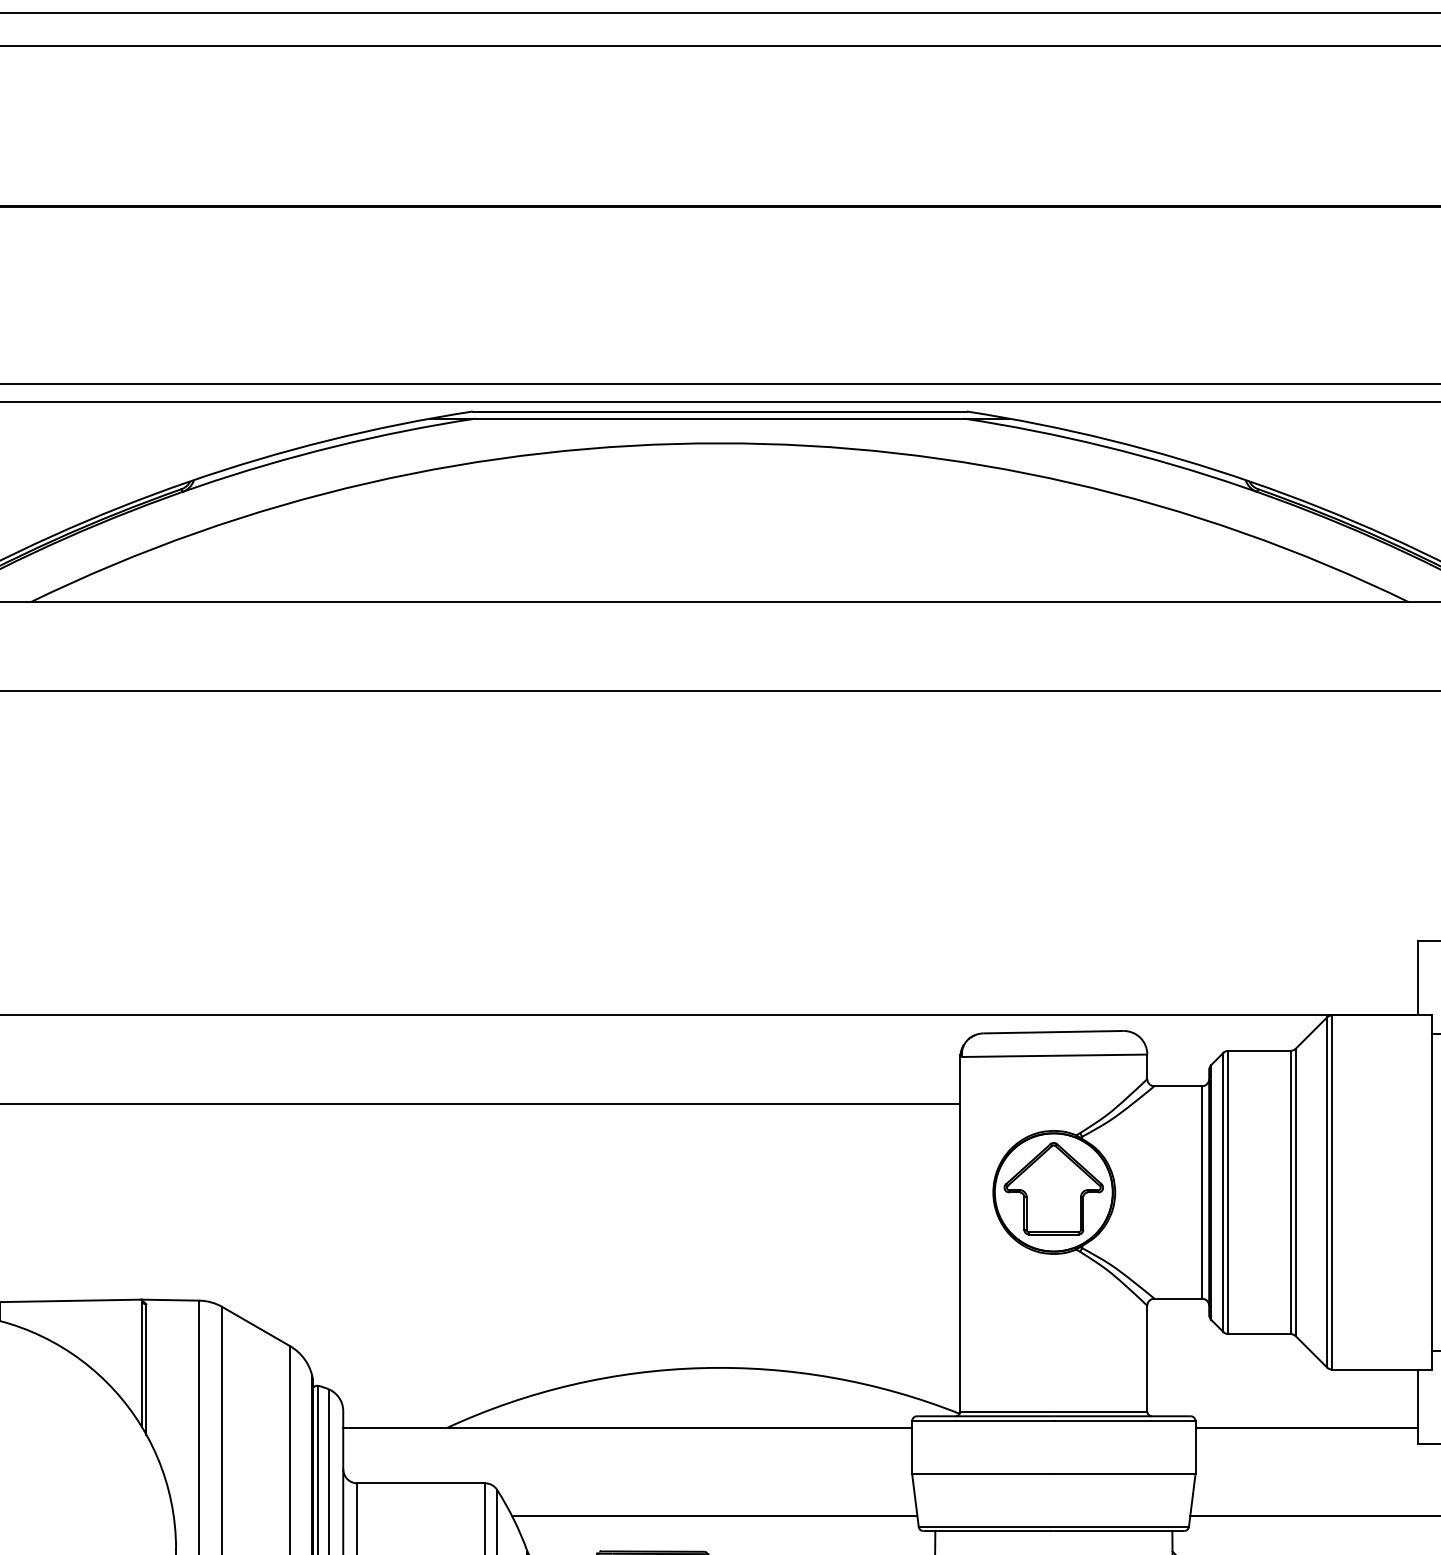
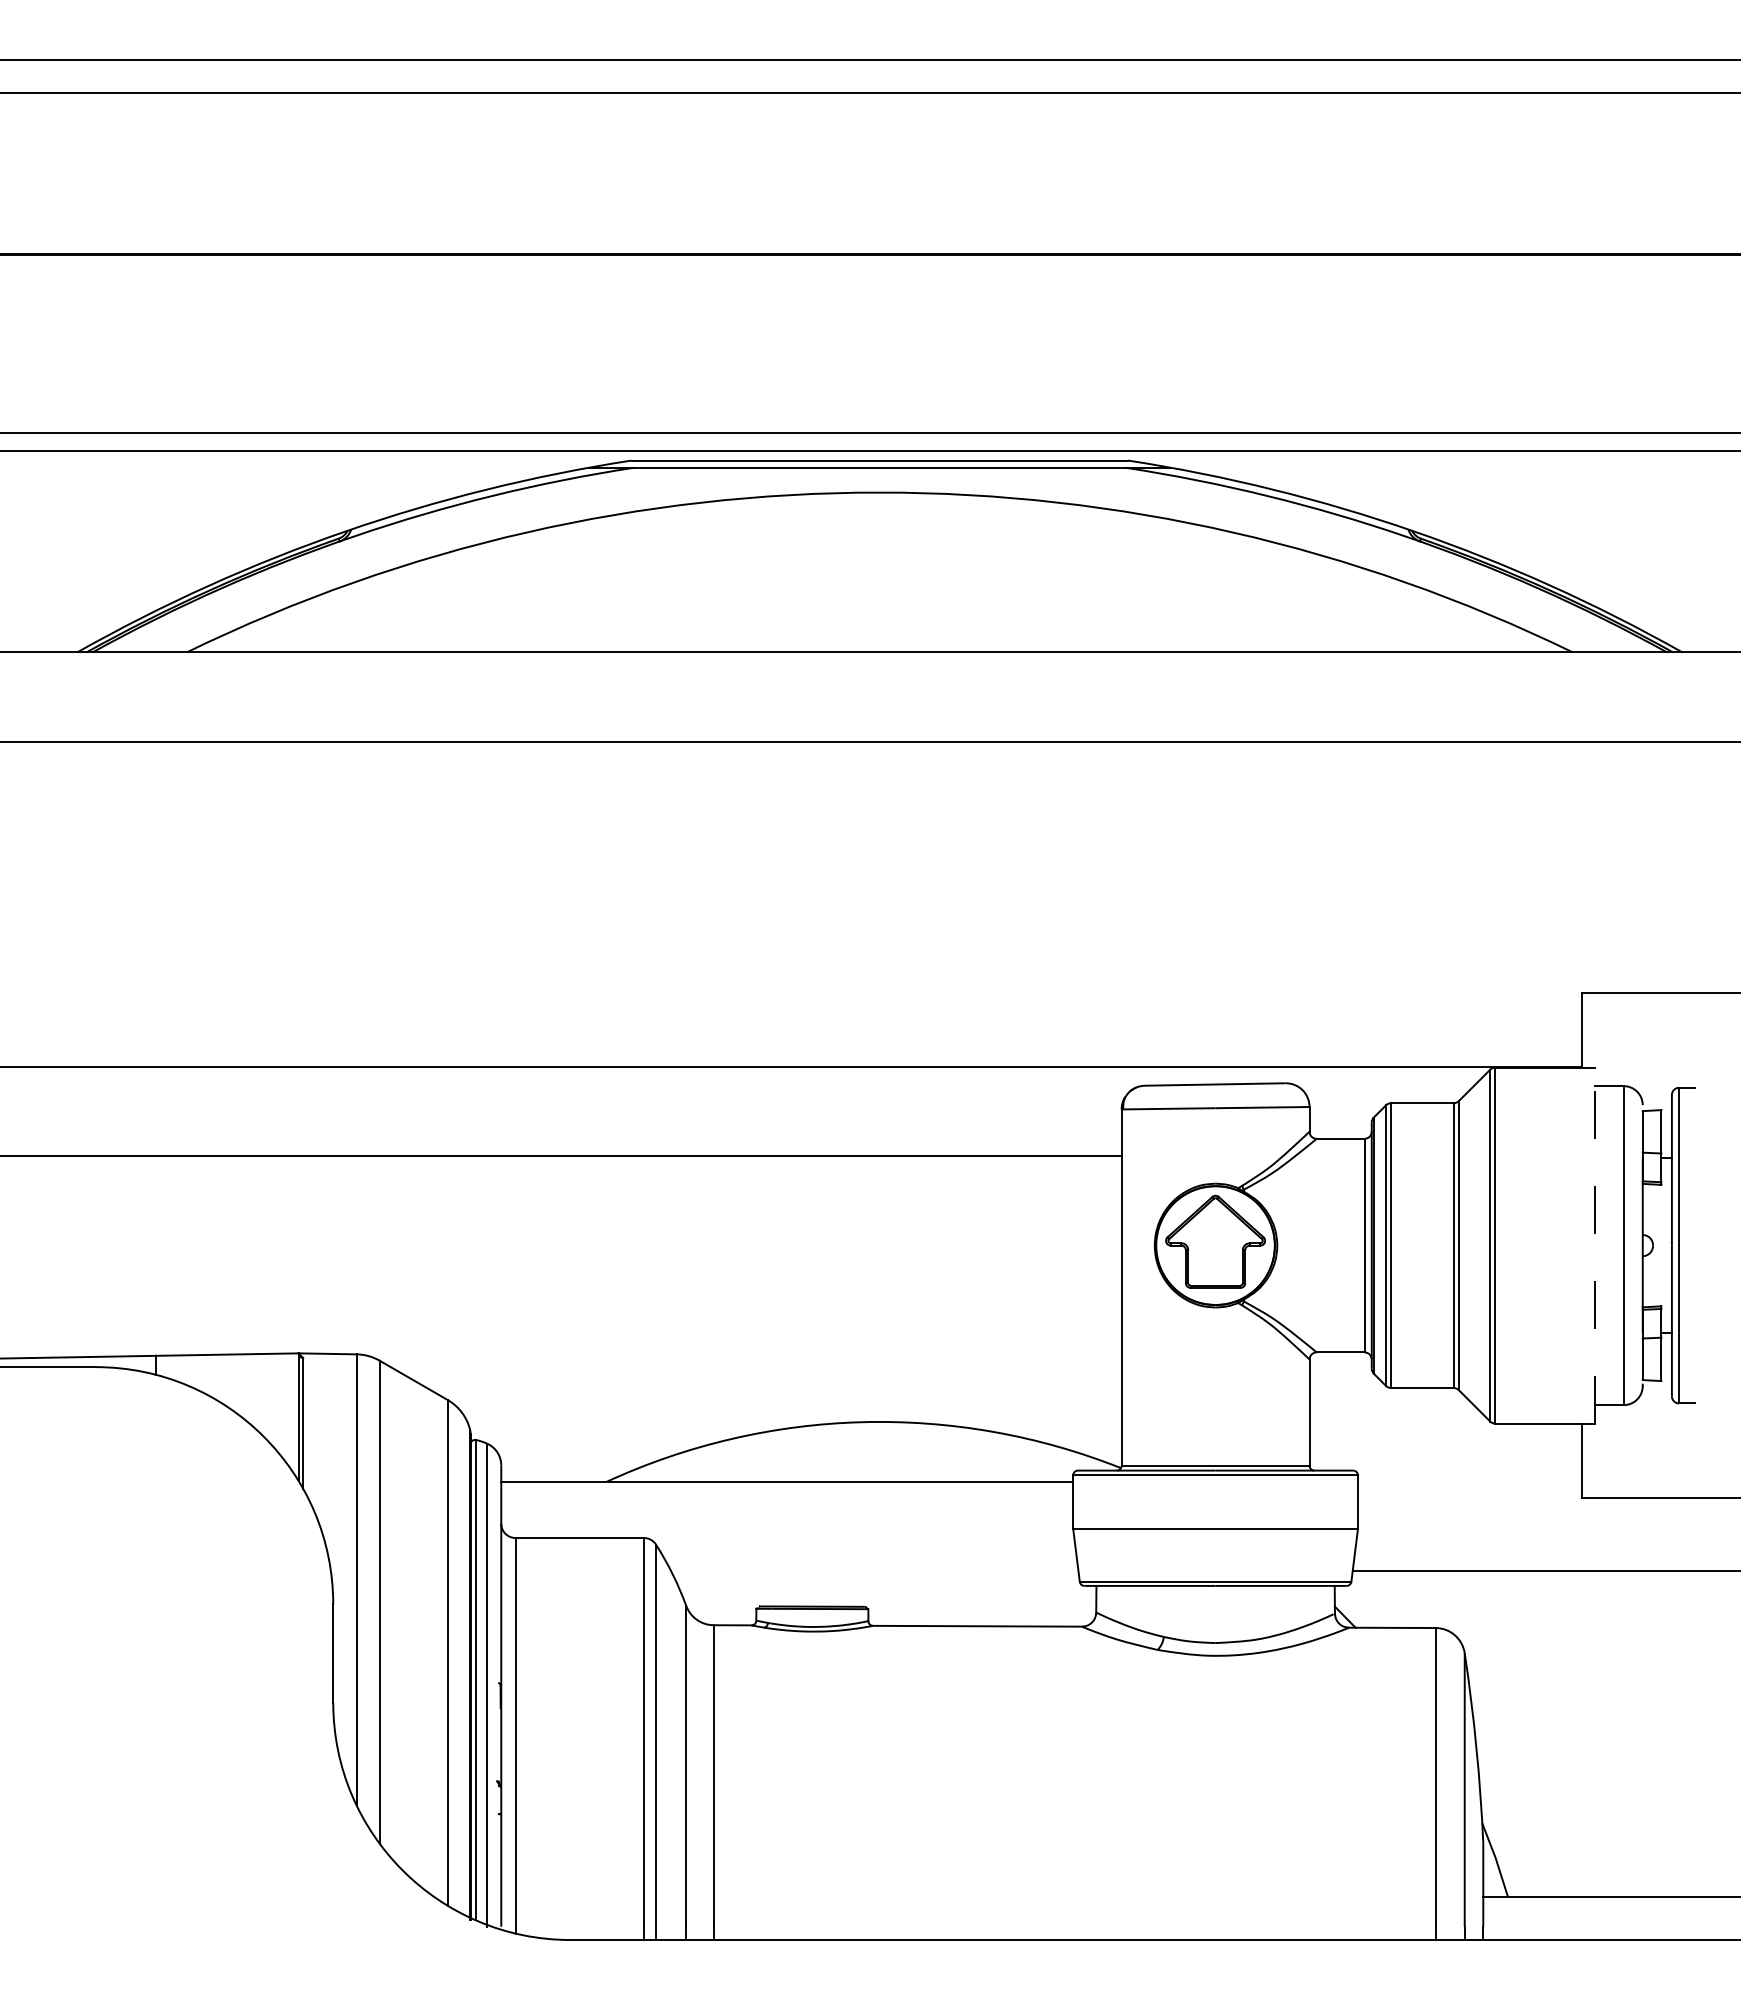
line: (1431, 1192) -> (1595, 1245), solid -> dashed
line: (1306, 1428) -> (1469, 1482), removed
line: (714, 1516) -> (874, 1571), removed

